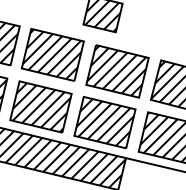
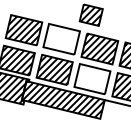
hatch: (52, 53) -> (61, 38), removed
hatch: (105, 123) -> (92, 79), removed

